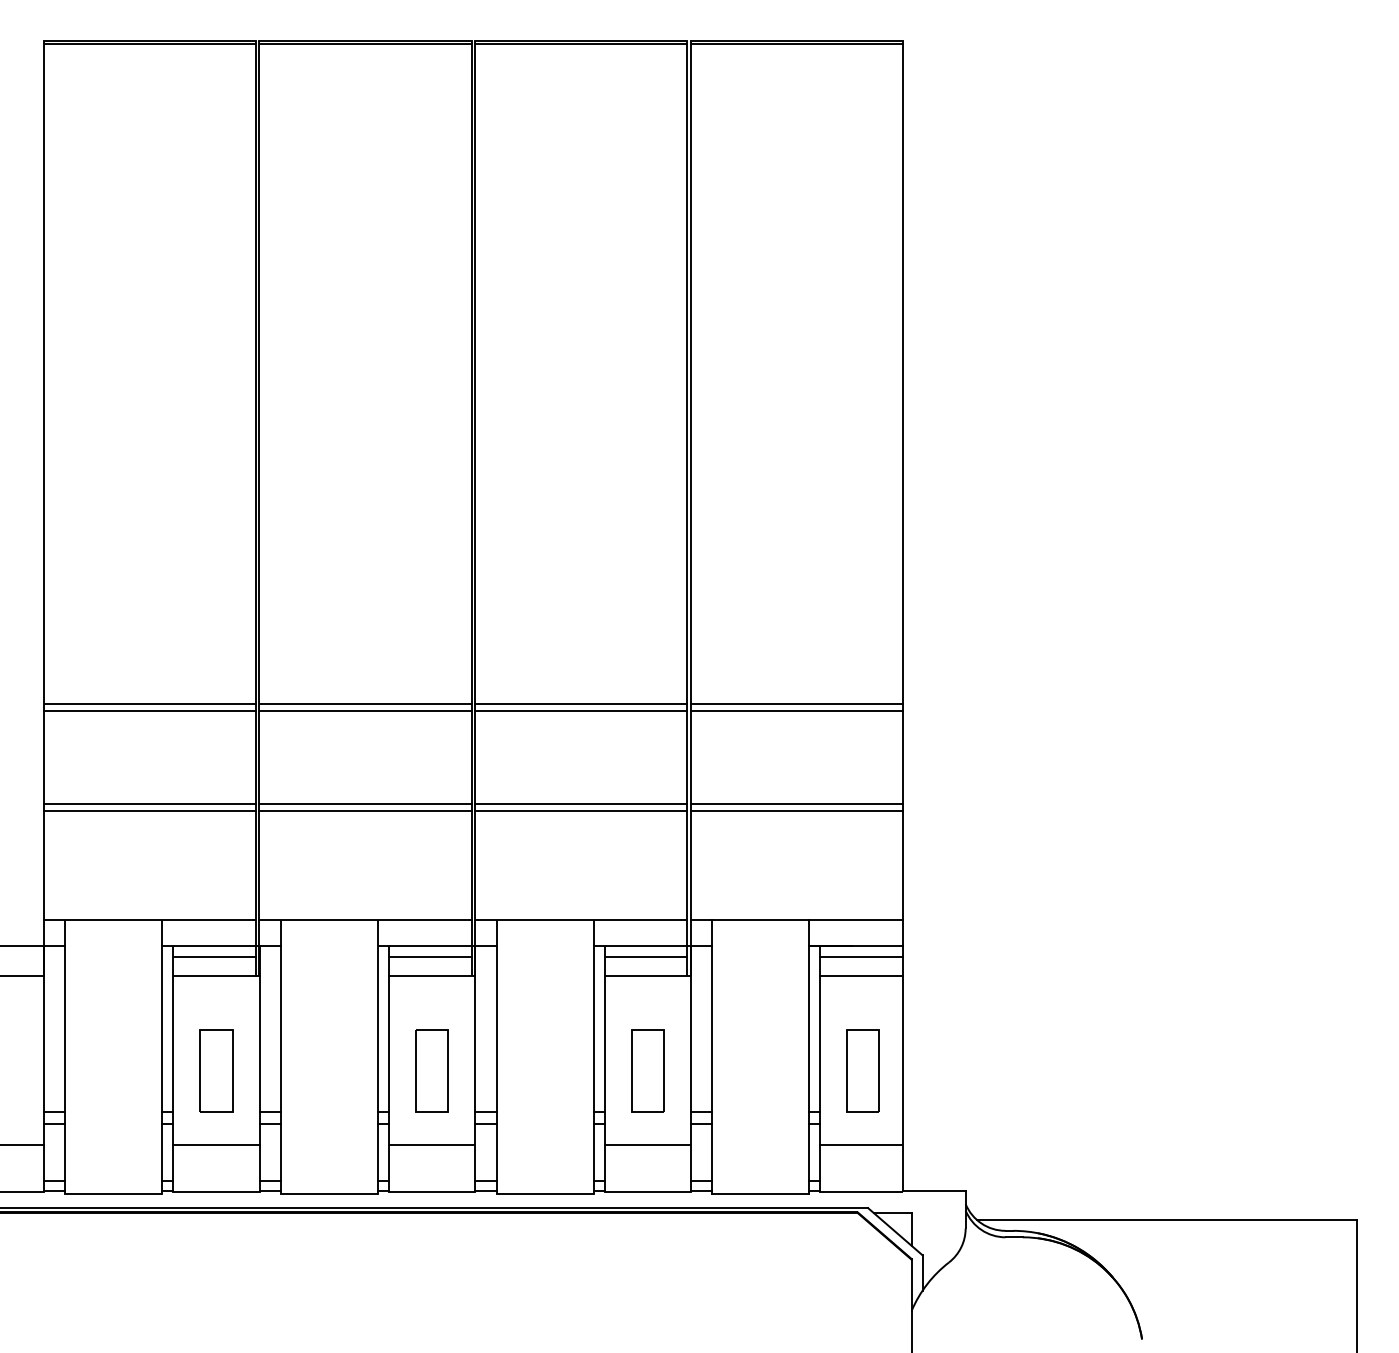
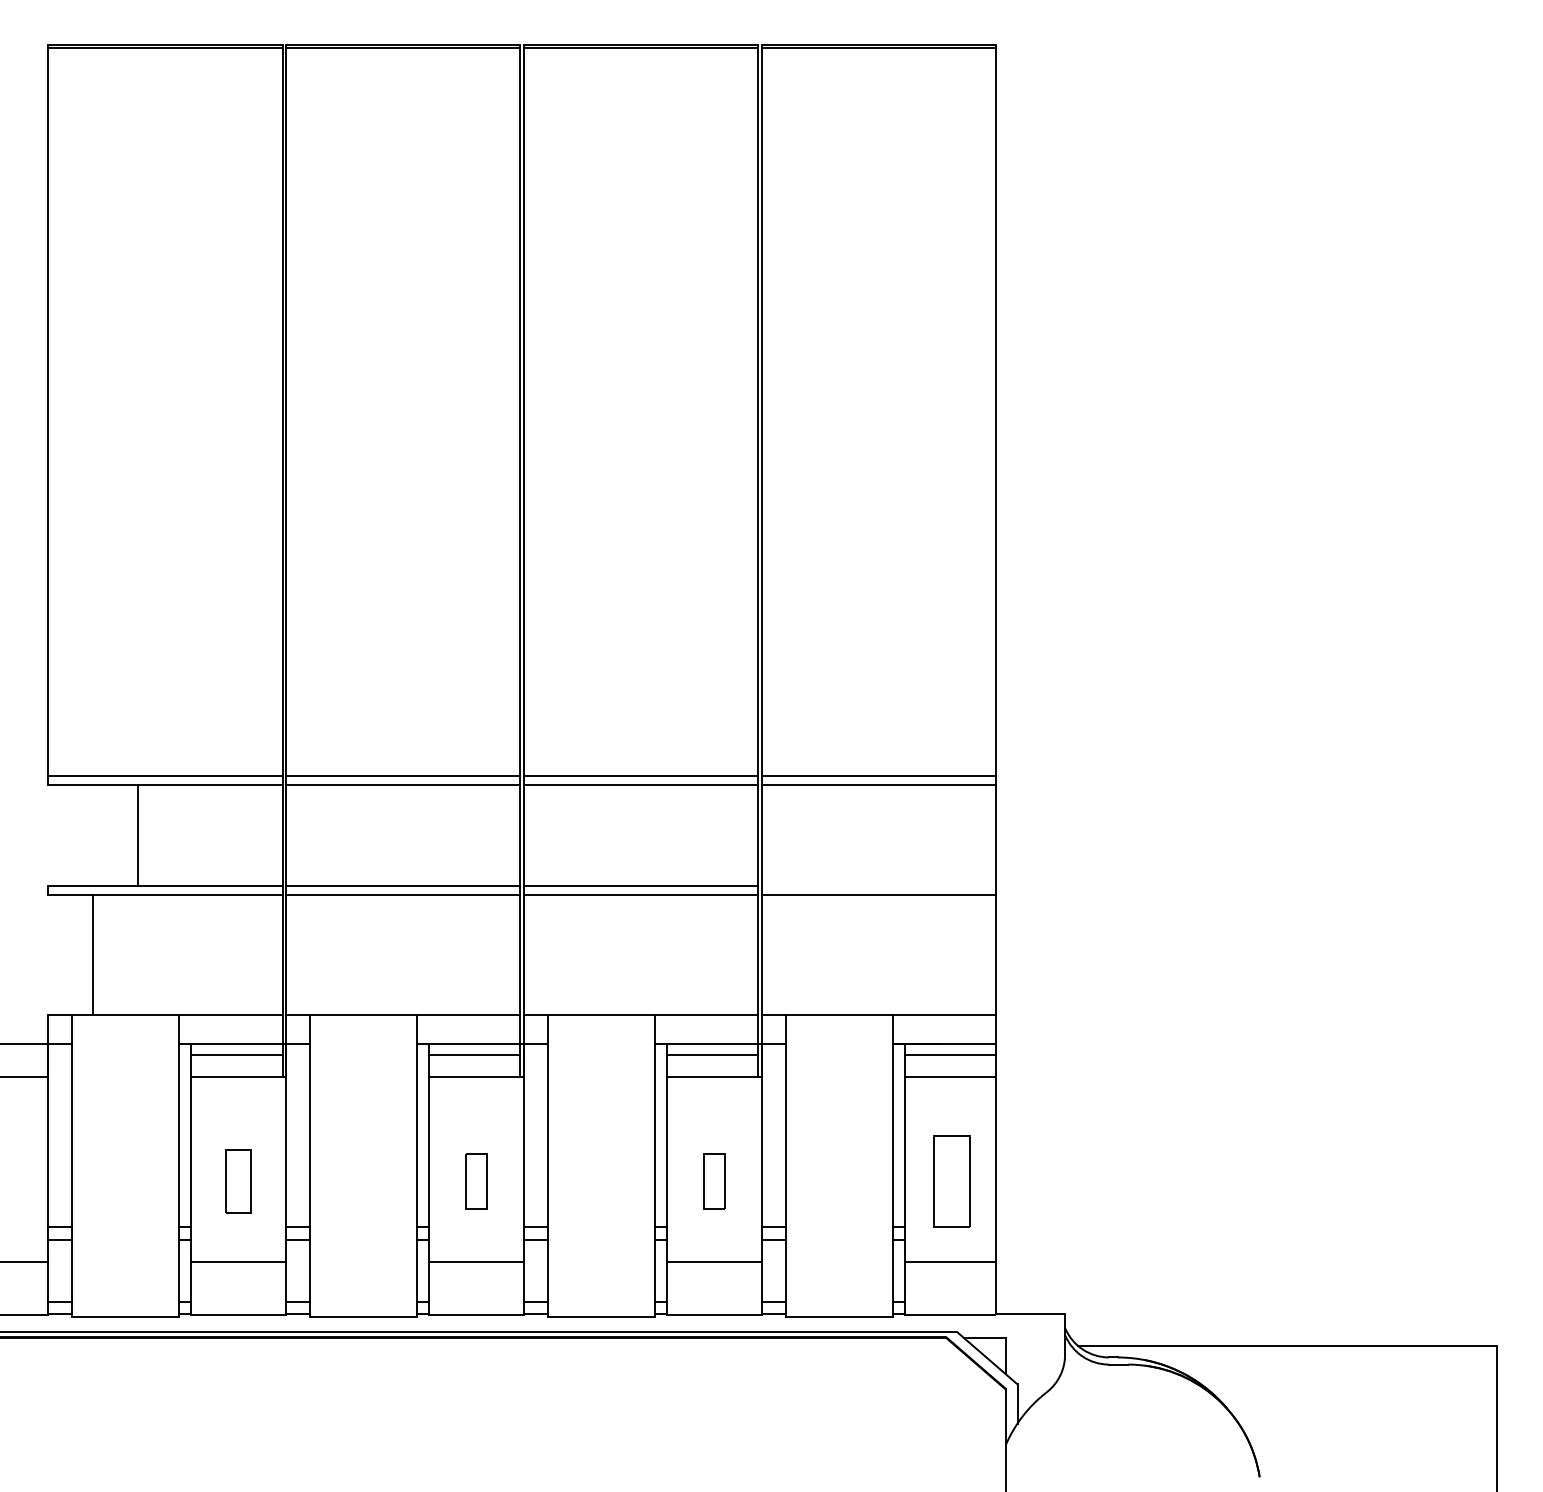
line: (44, 757) -> (138, 835), moved
line: (796, 803) -> (878, 886), removed
line: (44, 865) -> (93, 954), moved
part: (216, 1071) -> (238, 1181), size x0.7
part: (432, 1071) -> (476, 1181), size x0.6
part: (646, 1071) -> (713, 1181), size x0.6

